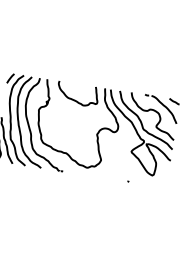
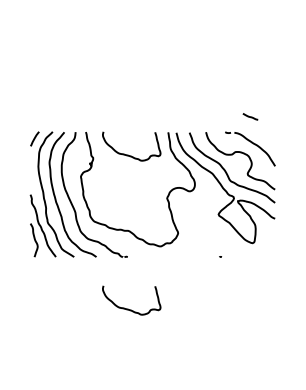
line: (174, 101) -> (250, 116), moved
curve: (57, 207) -> (128, 308), added

